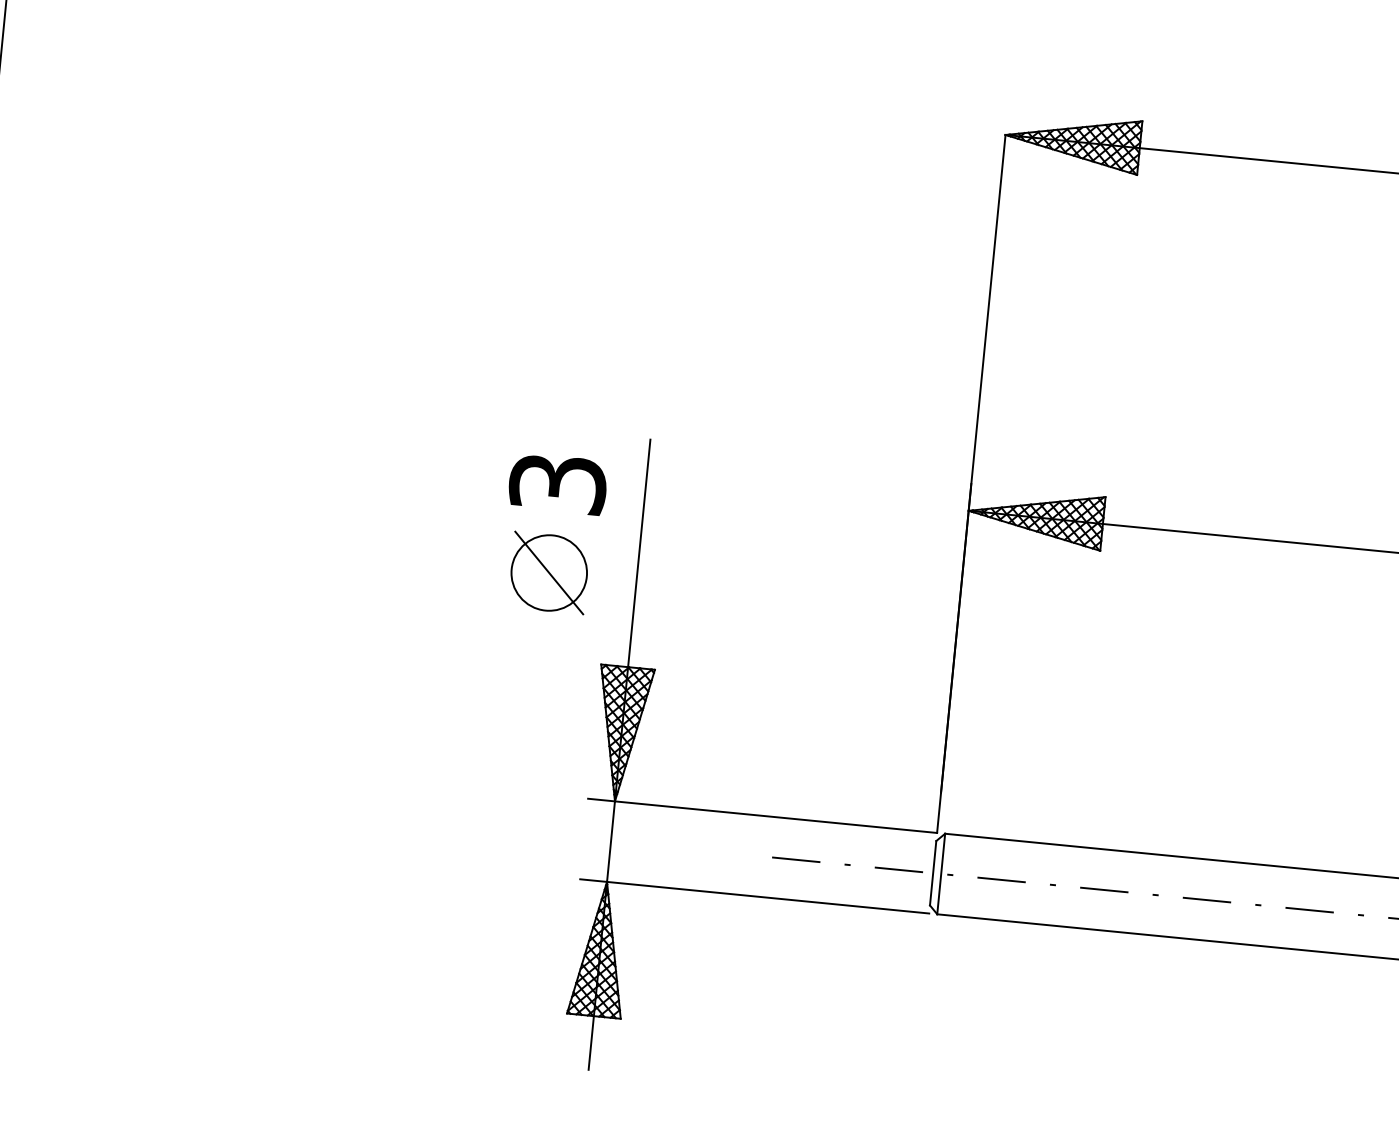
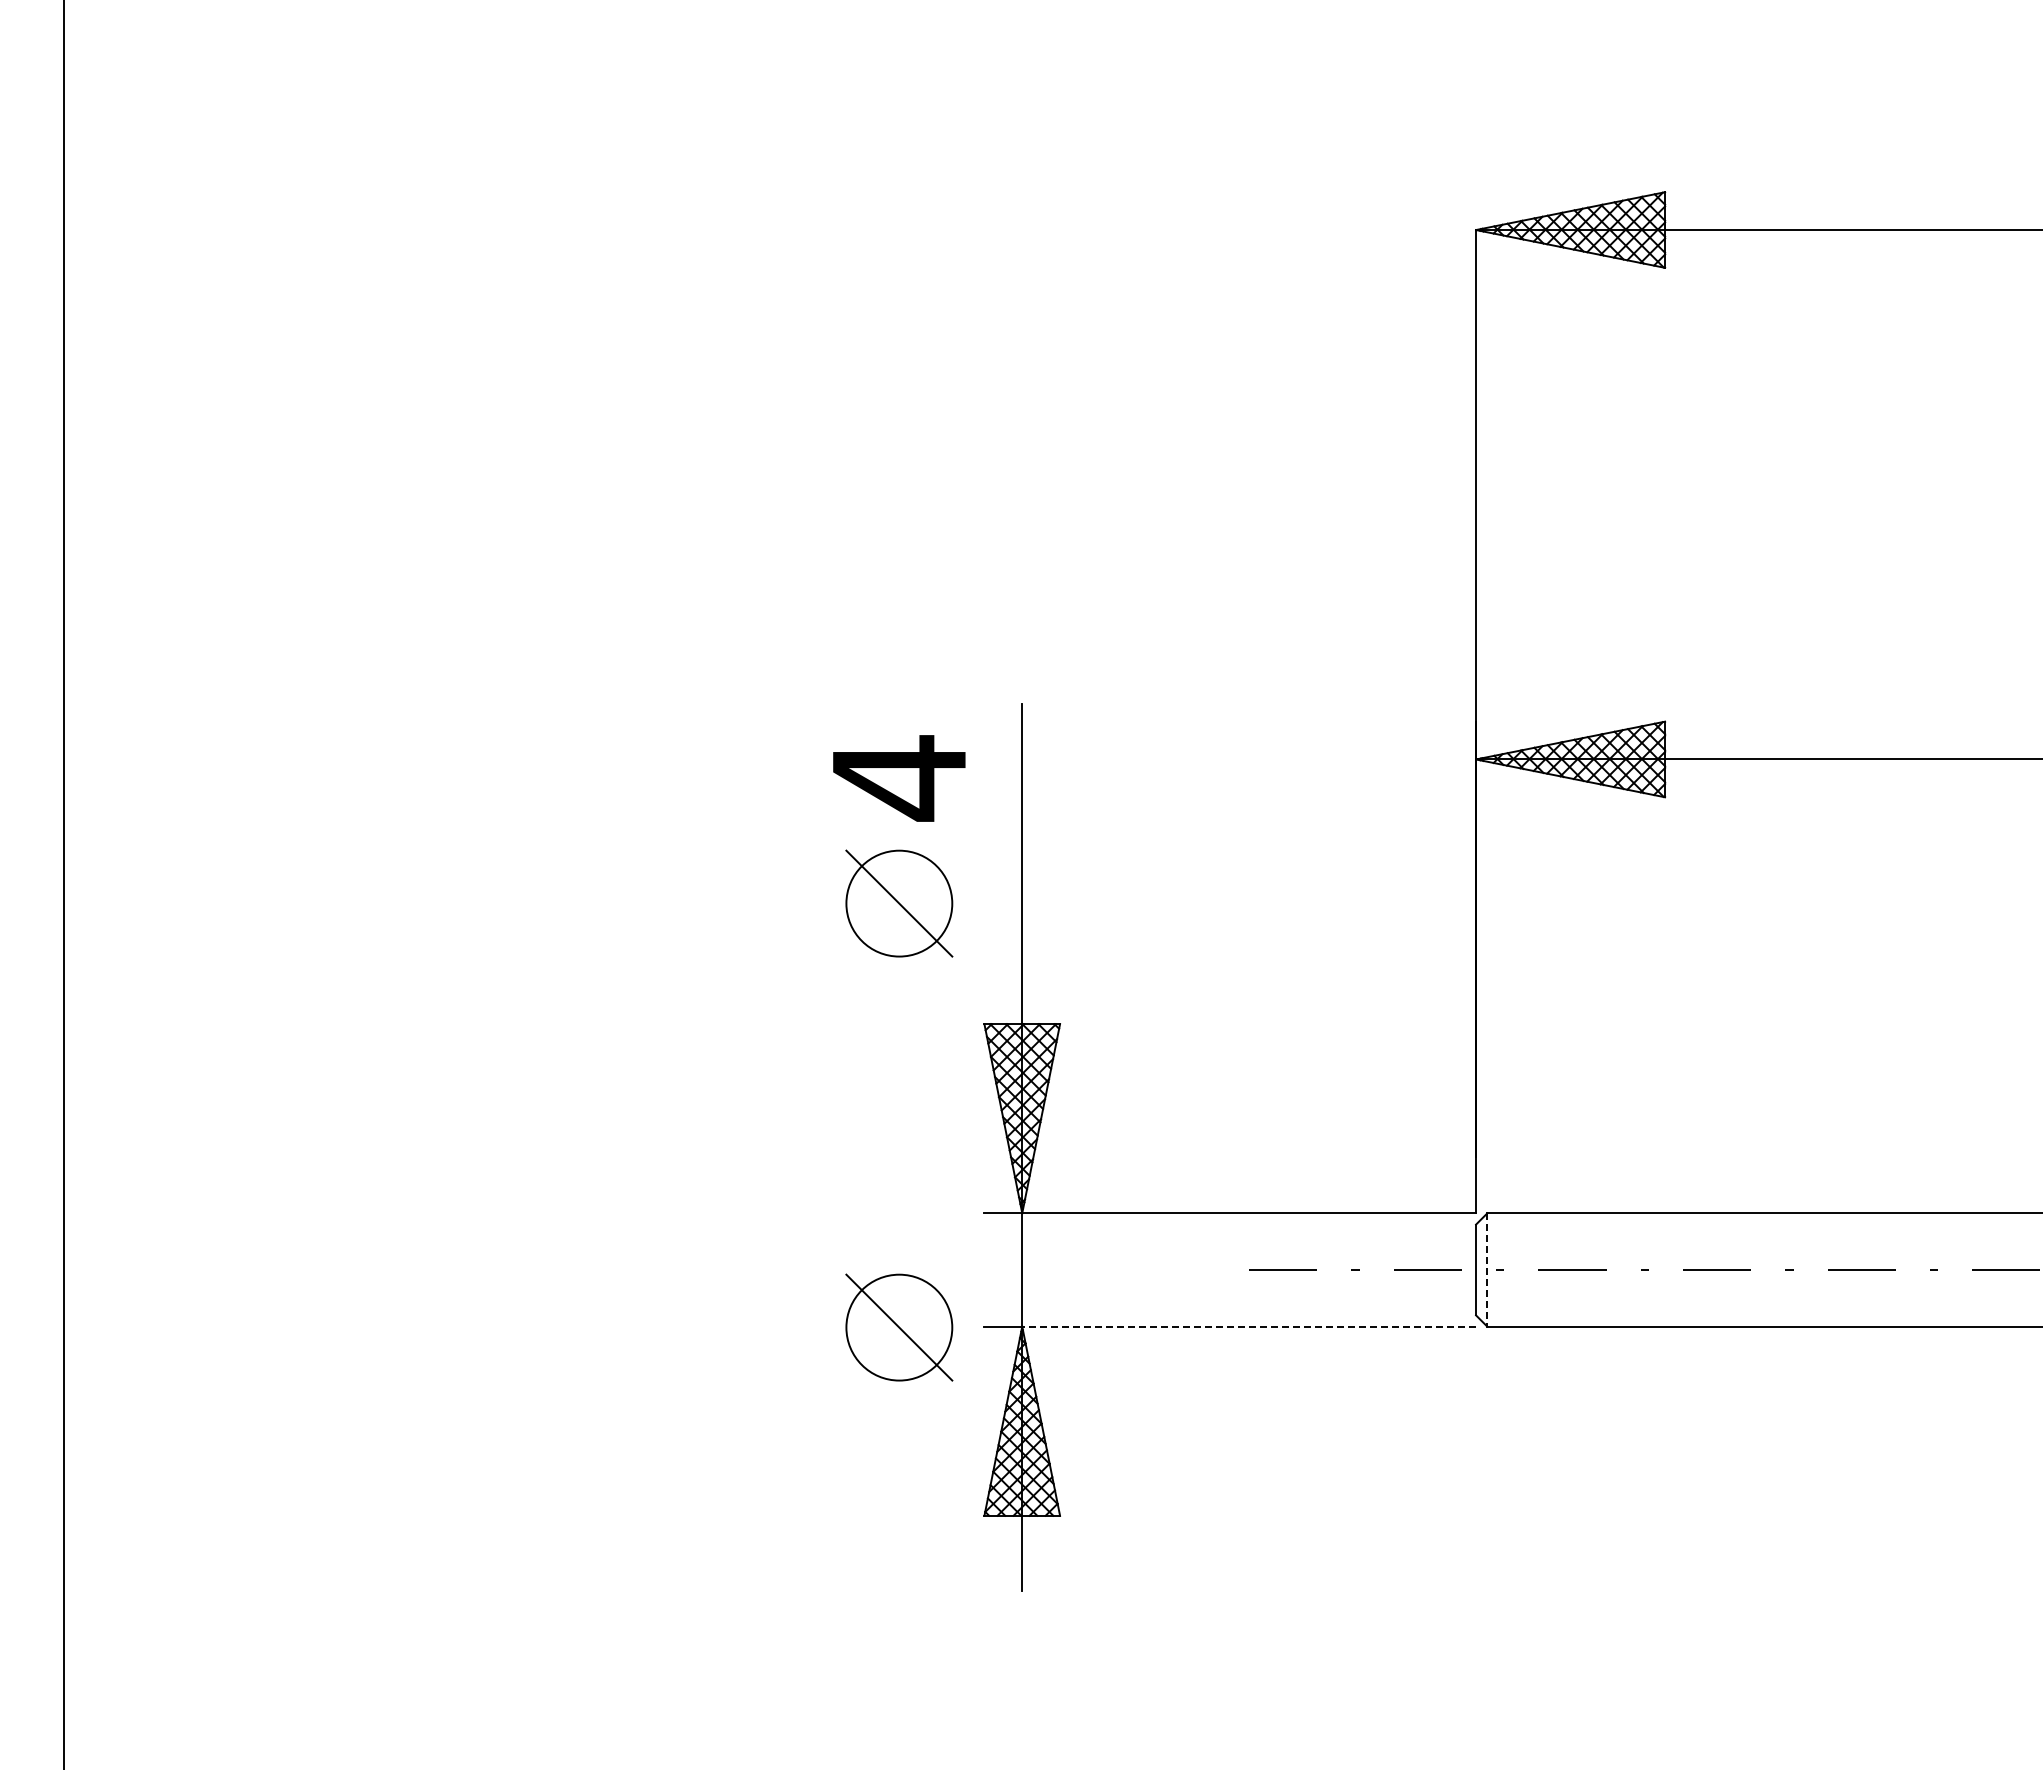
text: (558, 484) -> (899, 778), 3 -> 4
part: (519, 873) -> (899, 1327), added
line: (941, 874) -> (1487, 1270), solid -> dashed
line: (768, 897) -> (1249, 1326), solid -> dashed

